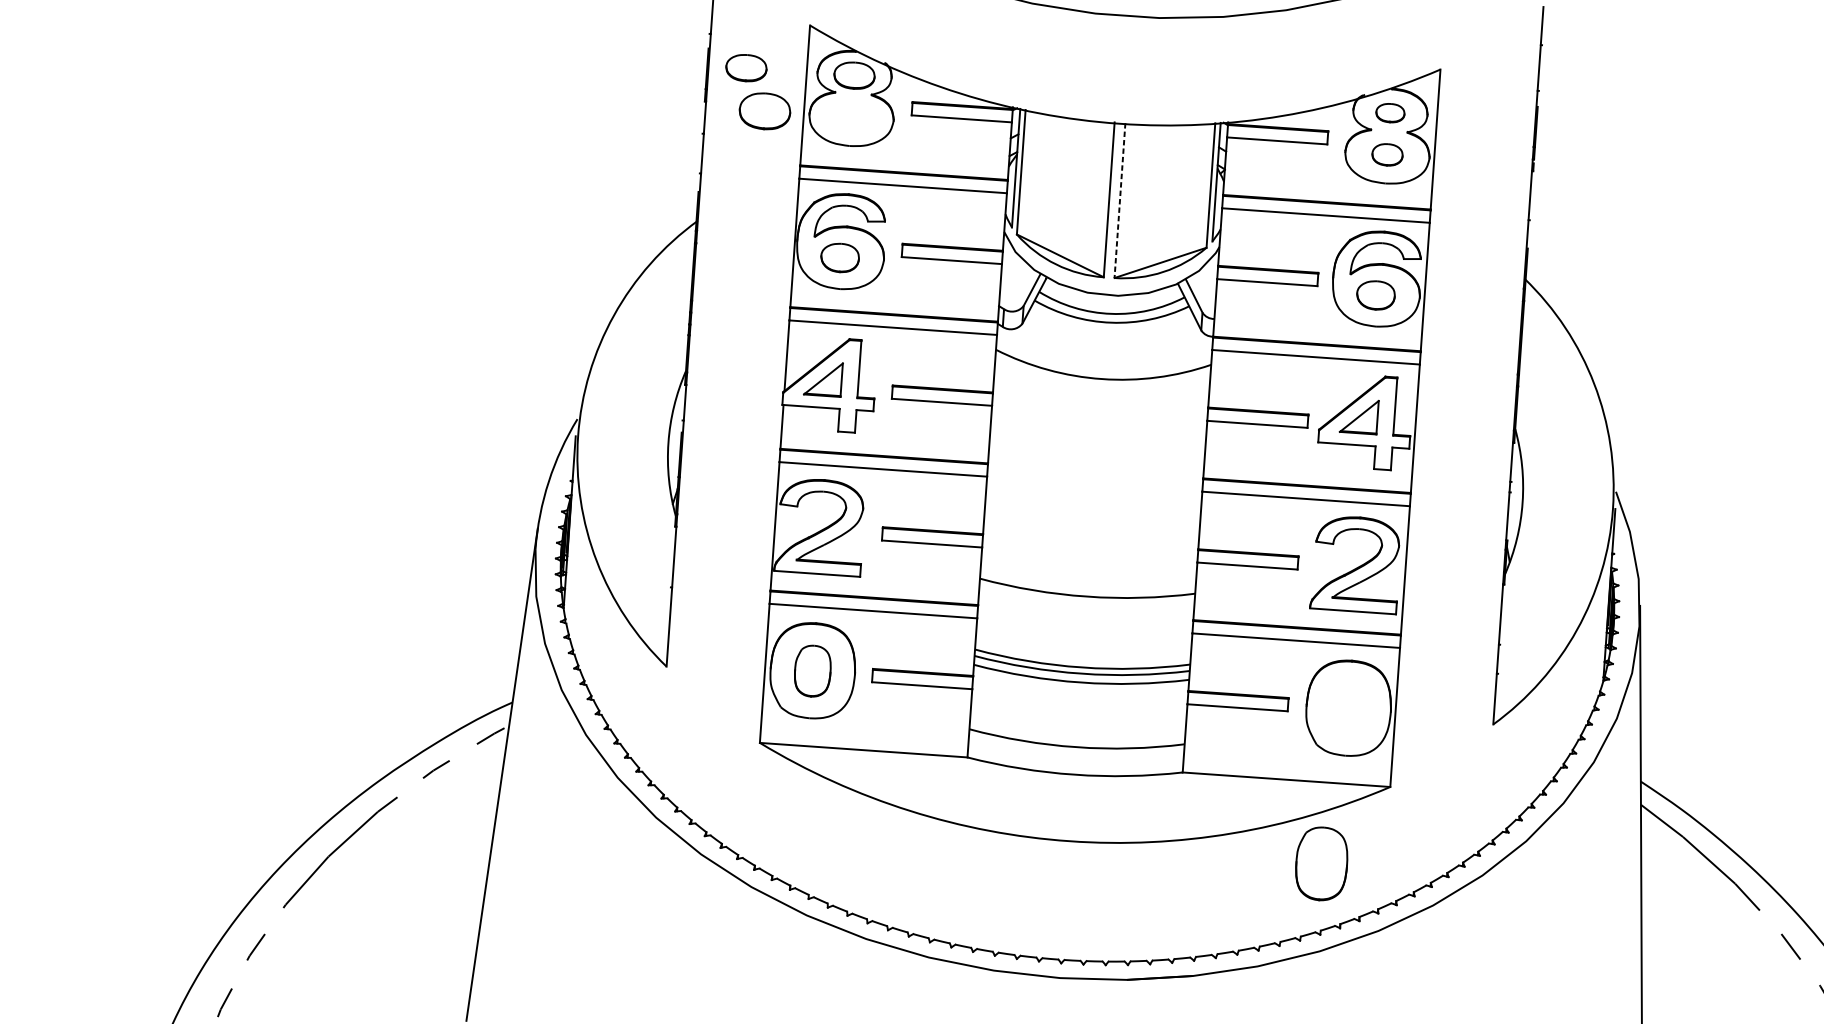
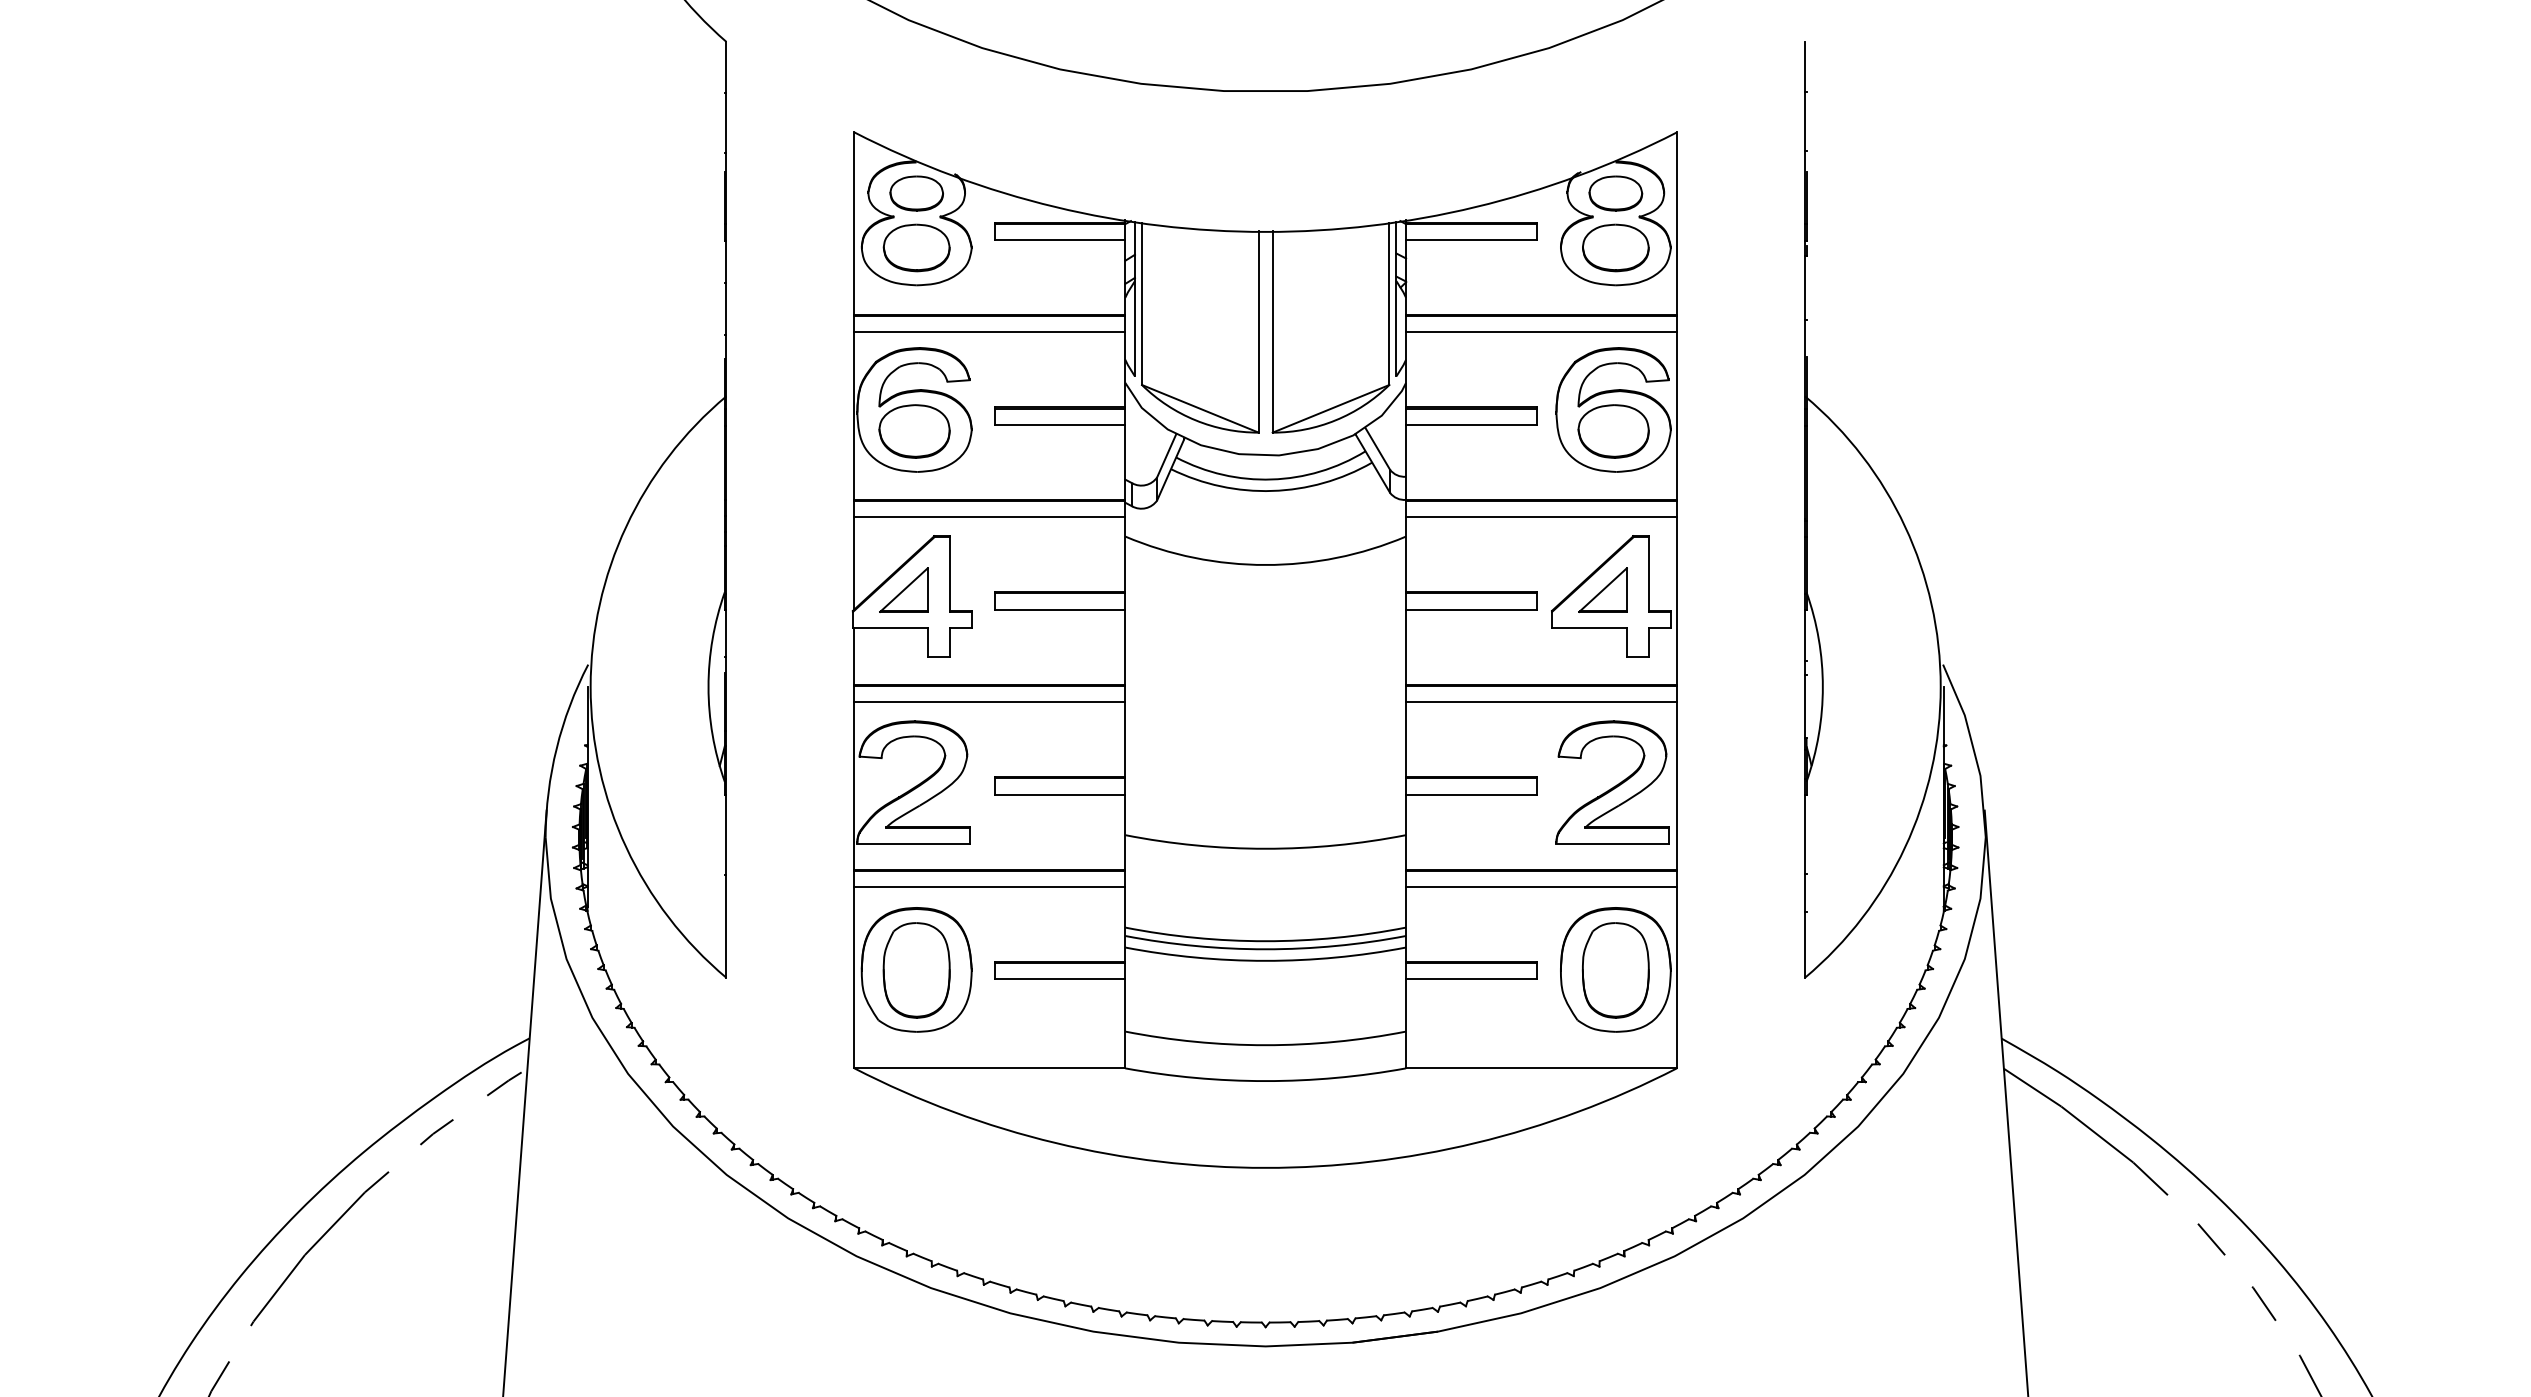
part: (746, 68) -> (775, 193), removed
part: (764, 110) -> (916, 247), moved
part: (1390, 113) -> (1615, 193), size x1.43
part: (1387, 154) -> (1615, 247), size x1.67
line: (1119, 201) -> (1272, 332), dashed -> solid
part: (840, 257) -> (914, 431), size x1.43
part: (1375, 295) -> (1613, 431), size x1.43
part: (812, 671) -> (916, 970), size x1.43
part: (1321, 863) -> (1615, 970), moved

